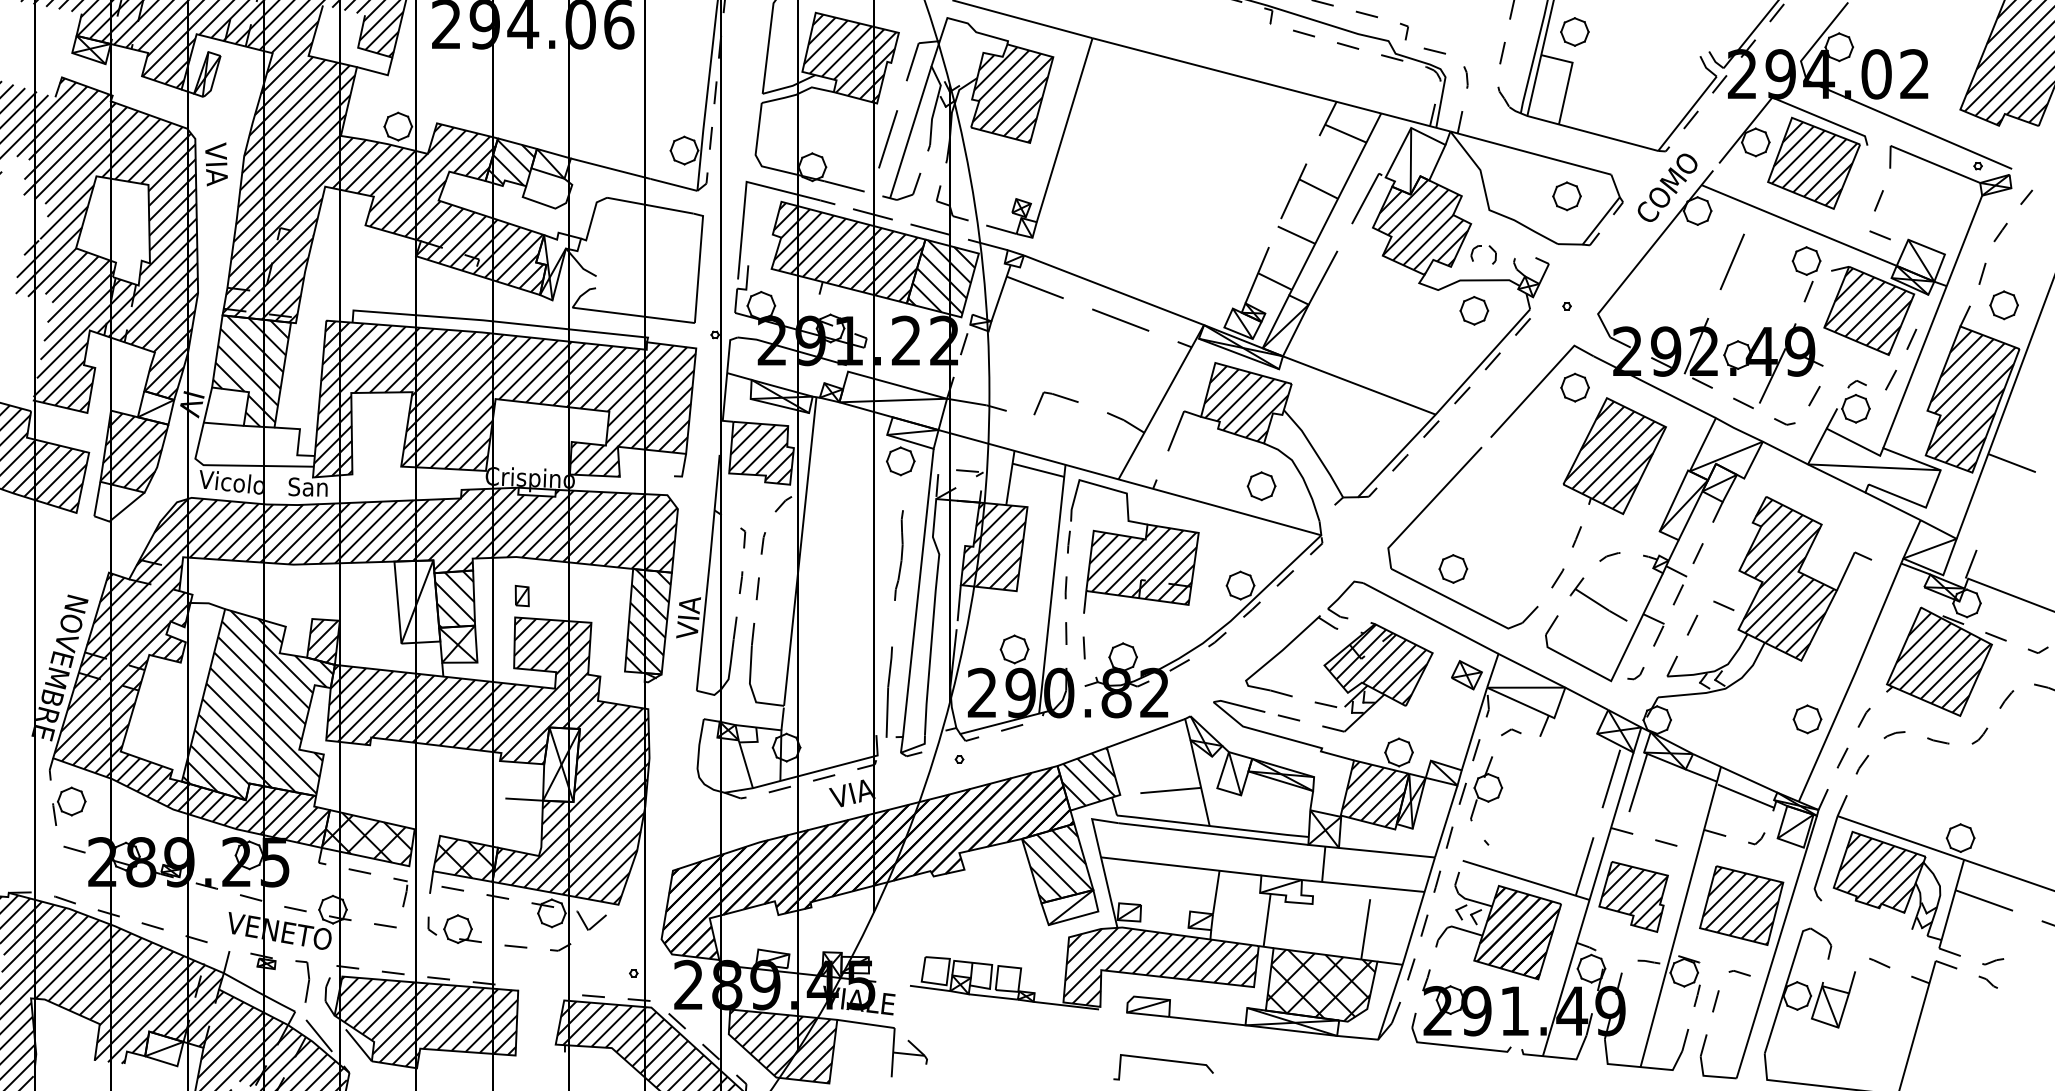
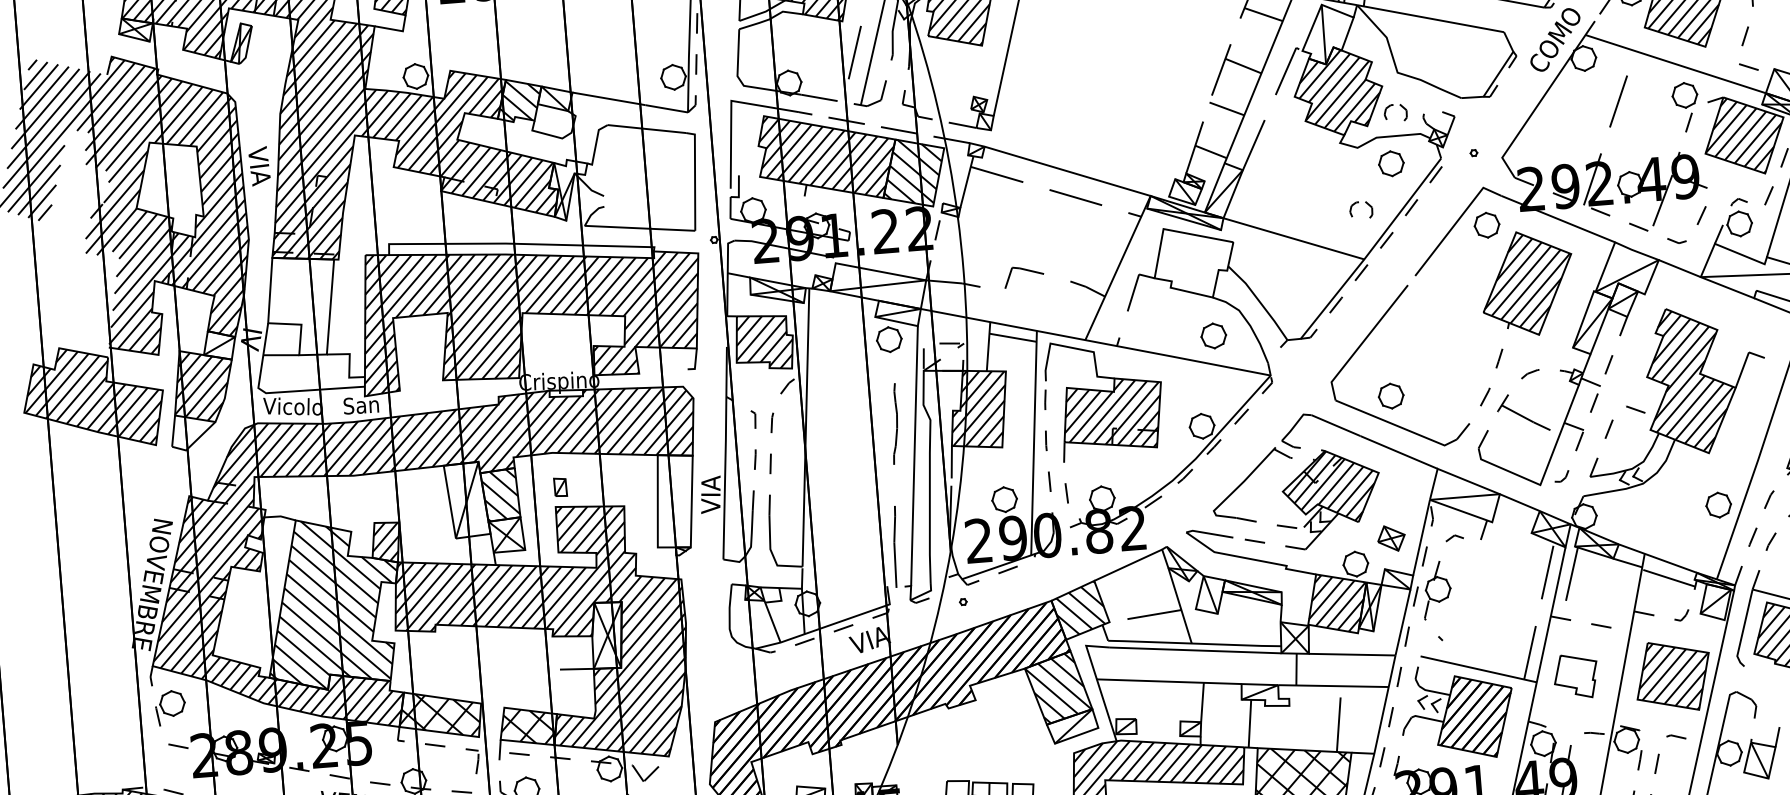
text: (216, 164) -> (259, 166), moved
part: (1566, 196) -> (1465, 54), removed
part: (1434, 351) -> (1358, 203), added
hatch: (250, 370) -> (301, 305), removed
hatch: (1246, 403) -> (1194, 263), removed
hatch: (648, 621) -> (675, 501), removed
part: (1466, 675) -> (1391, 538), moved
part: (1633, 896) -> (1575, 676), size x0.7

